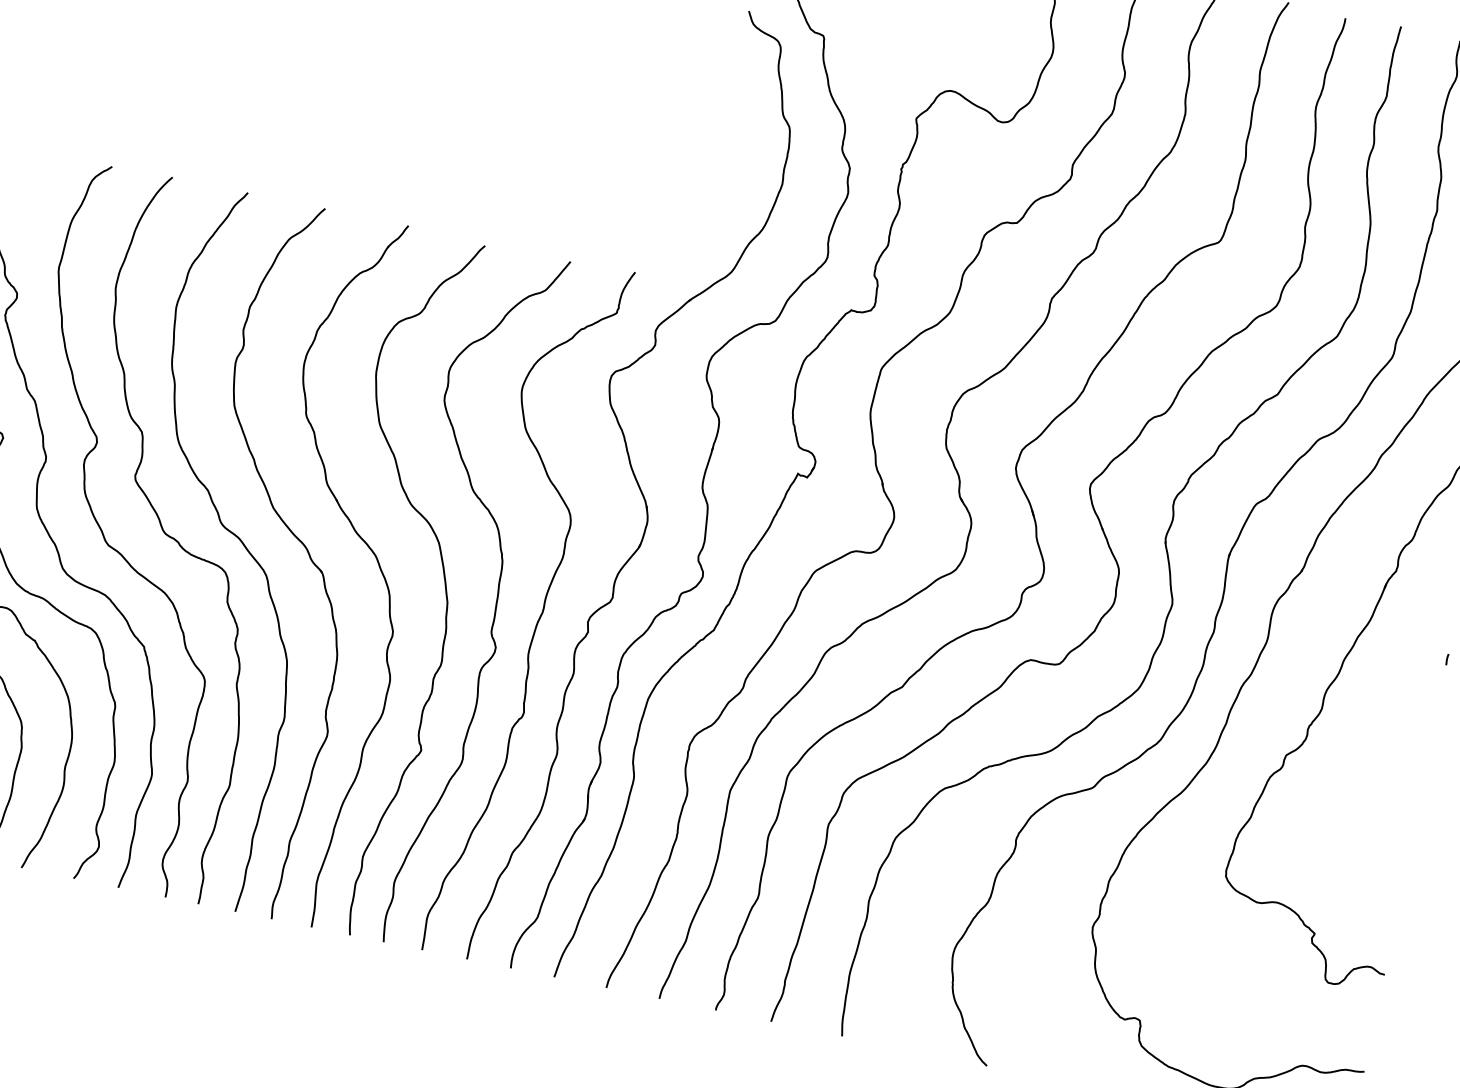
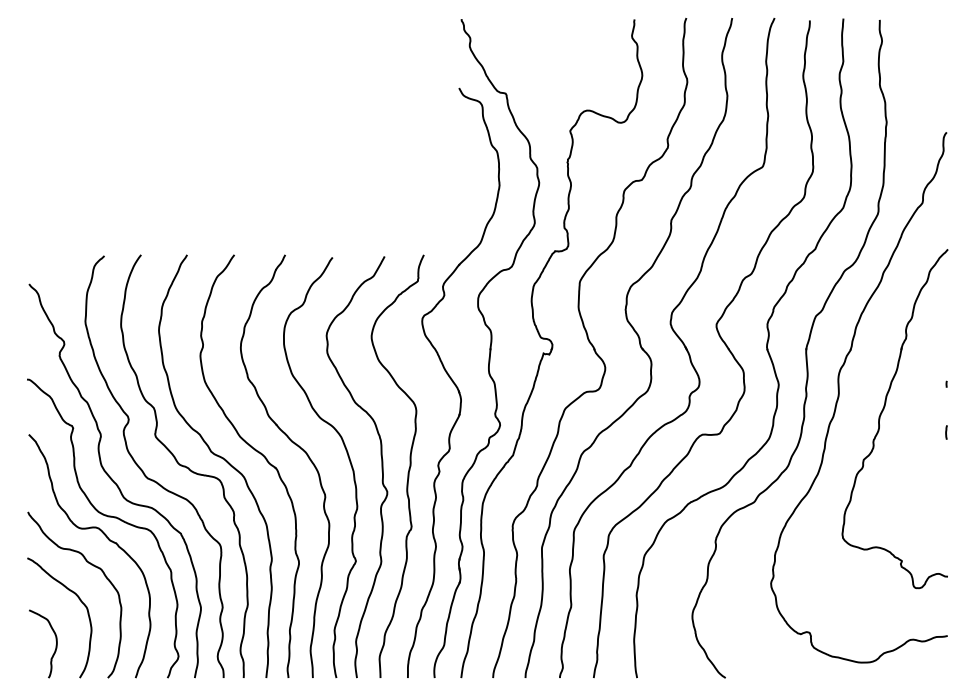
line: (1430, 738) -> (946, 432), added

